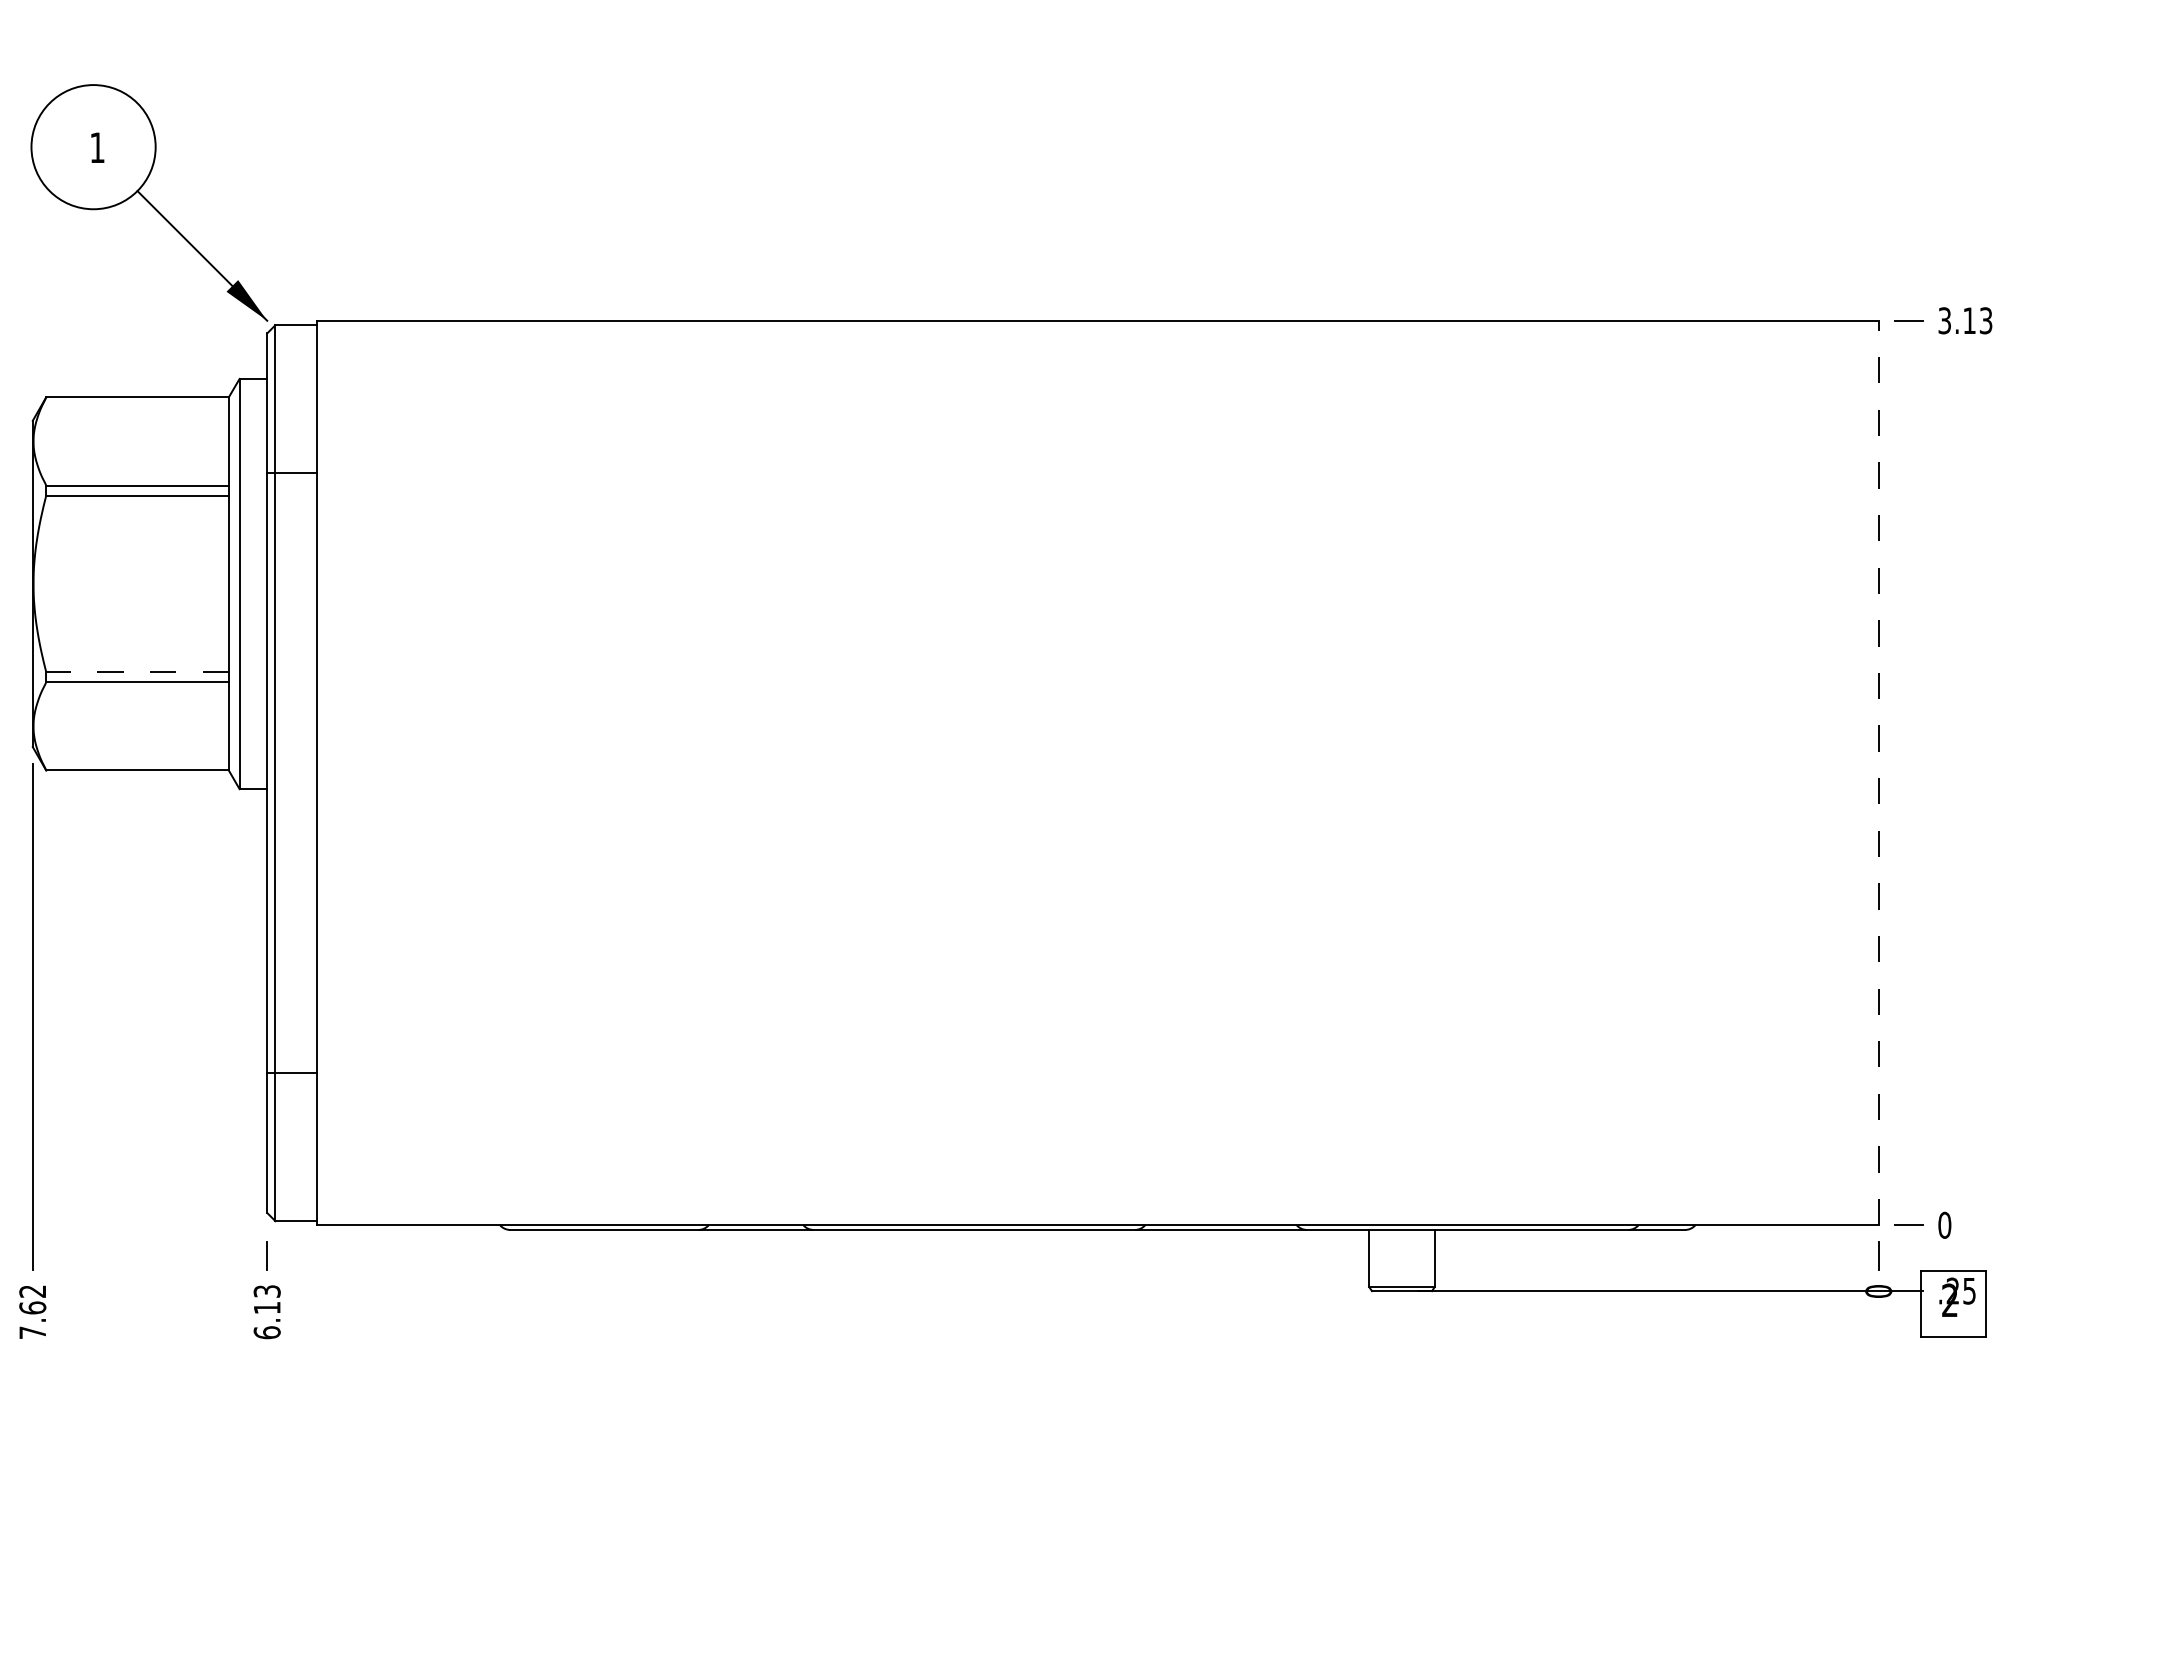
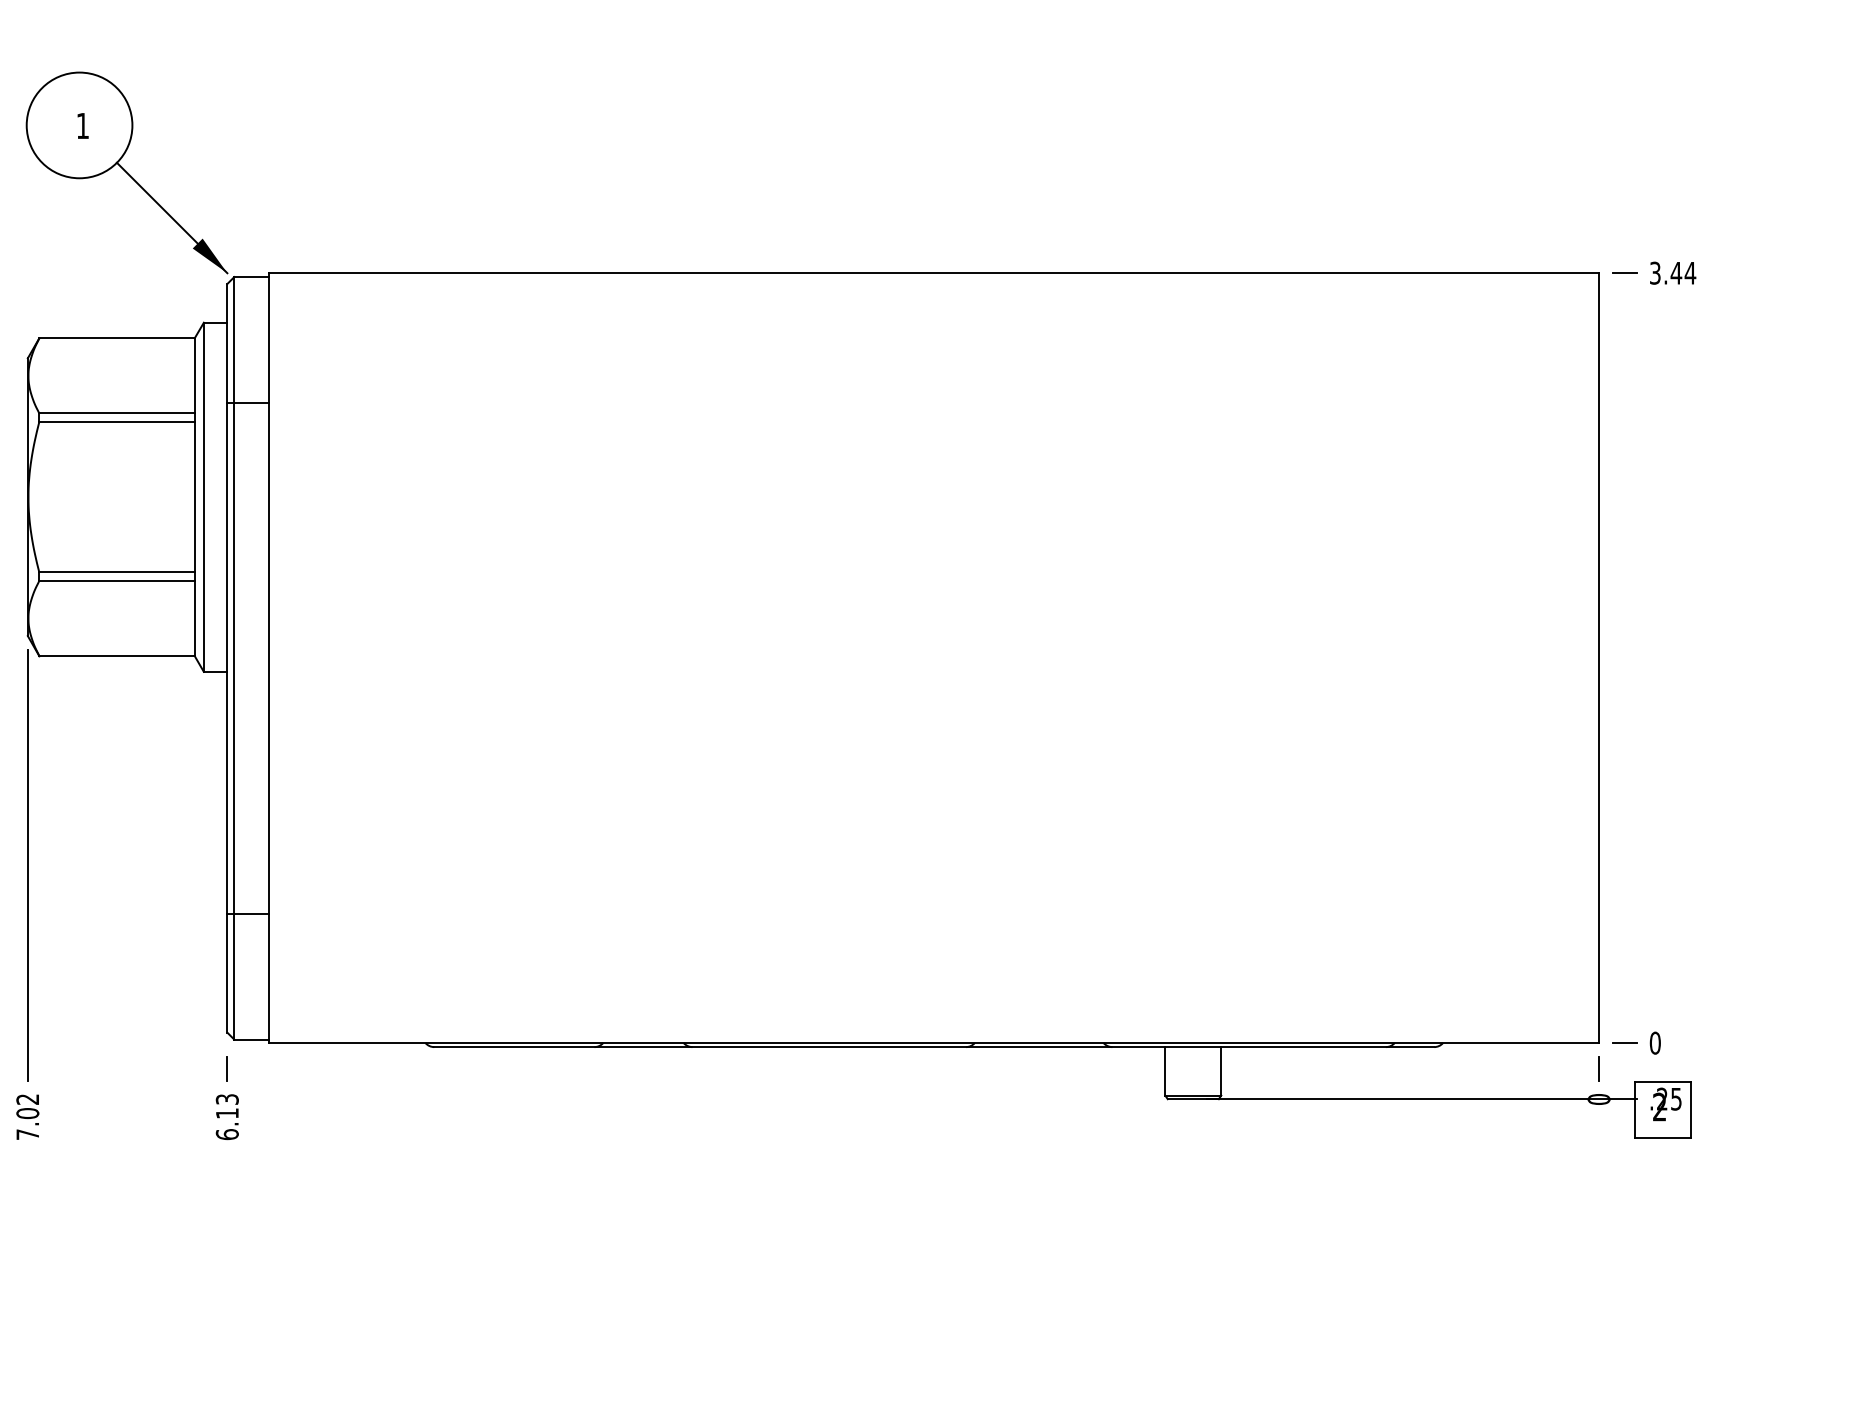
text: (1977, 320) -> (1683, 272), 3.13 -> 3.44
line: (137, 672) -> (116, 572), dashed -> solid
line: (1878, 772) -> (1598, 657), dashed -> solid
text: (32, 1307) -> (27, 1113), 7.62 -> 7.02

